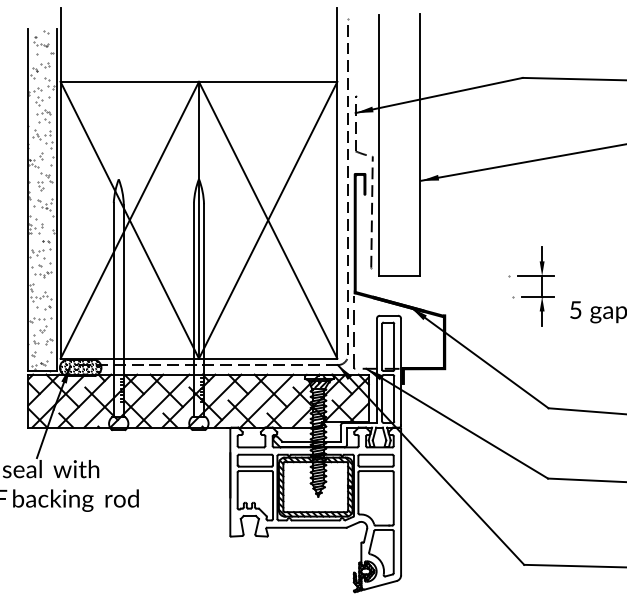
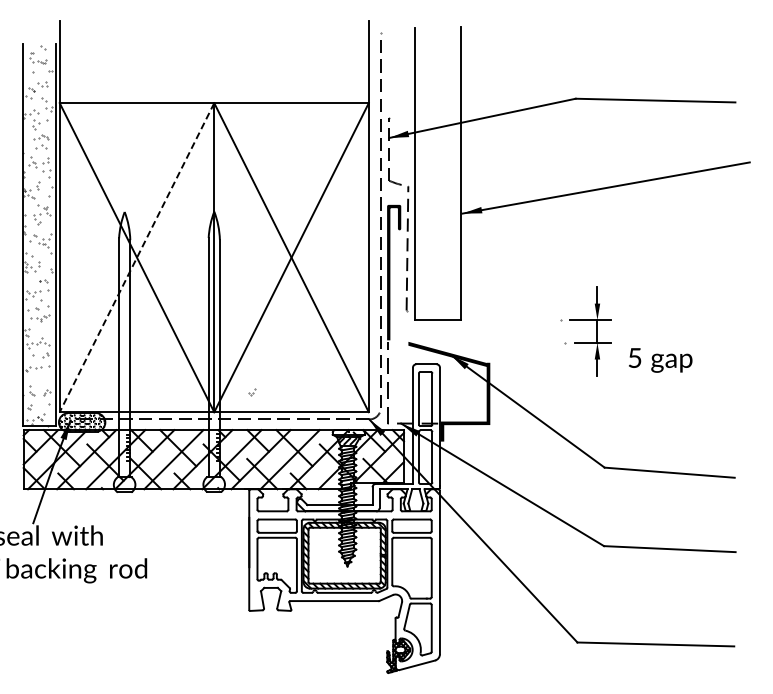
line: (130, 220) -> (137, 257), solid -> dashed
fill: (389, 301) -> (426, 348), removed
part: (43, 329) -> (252, 392), moved

